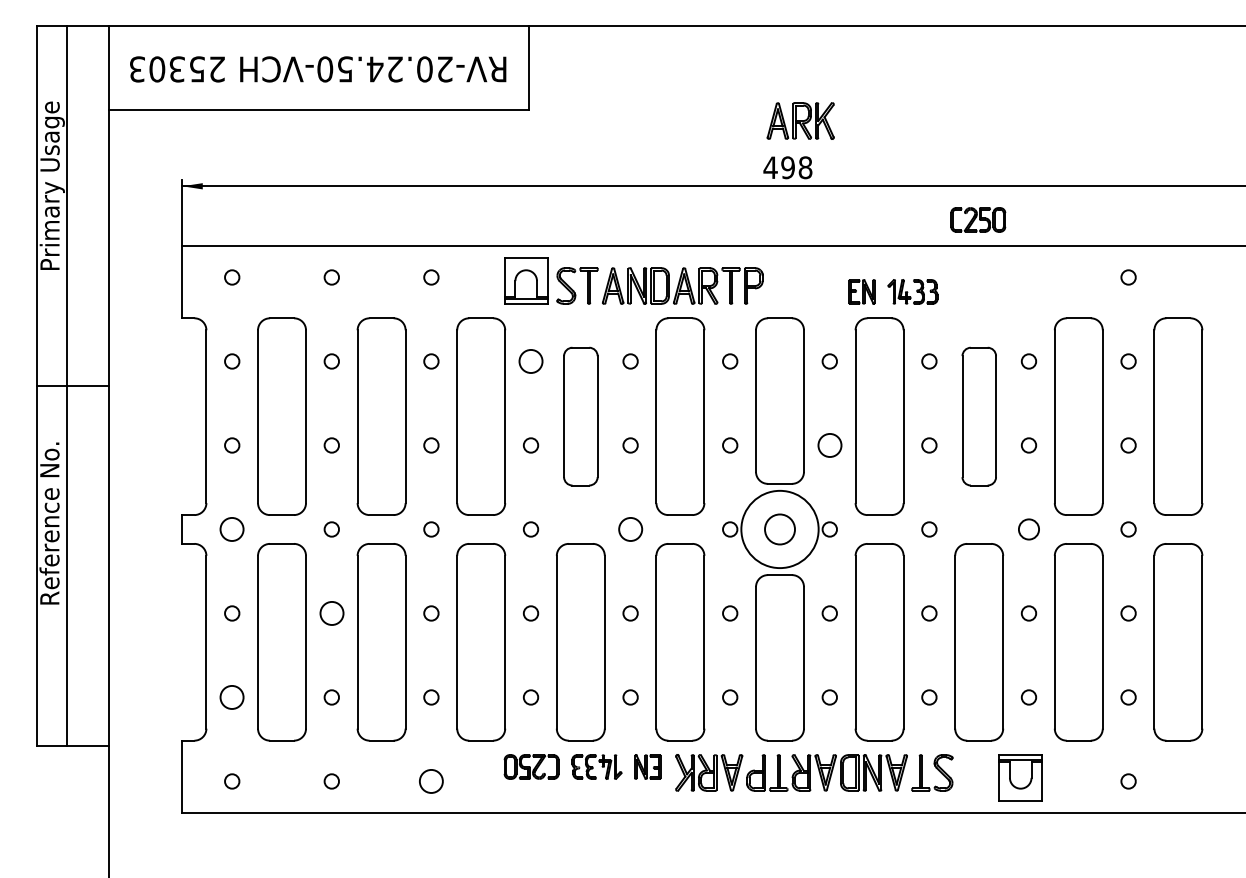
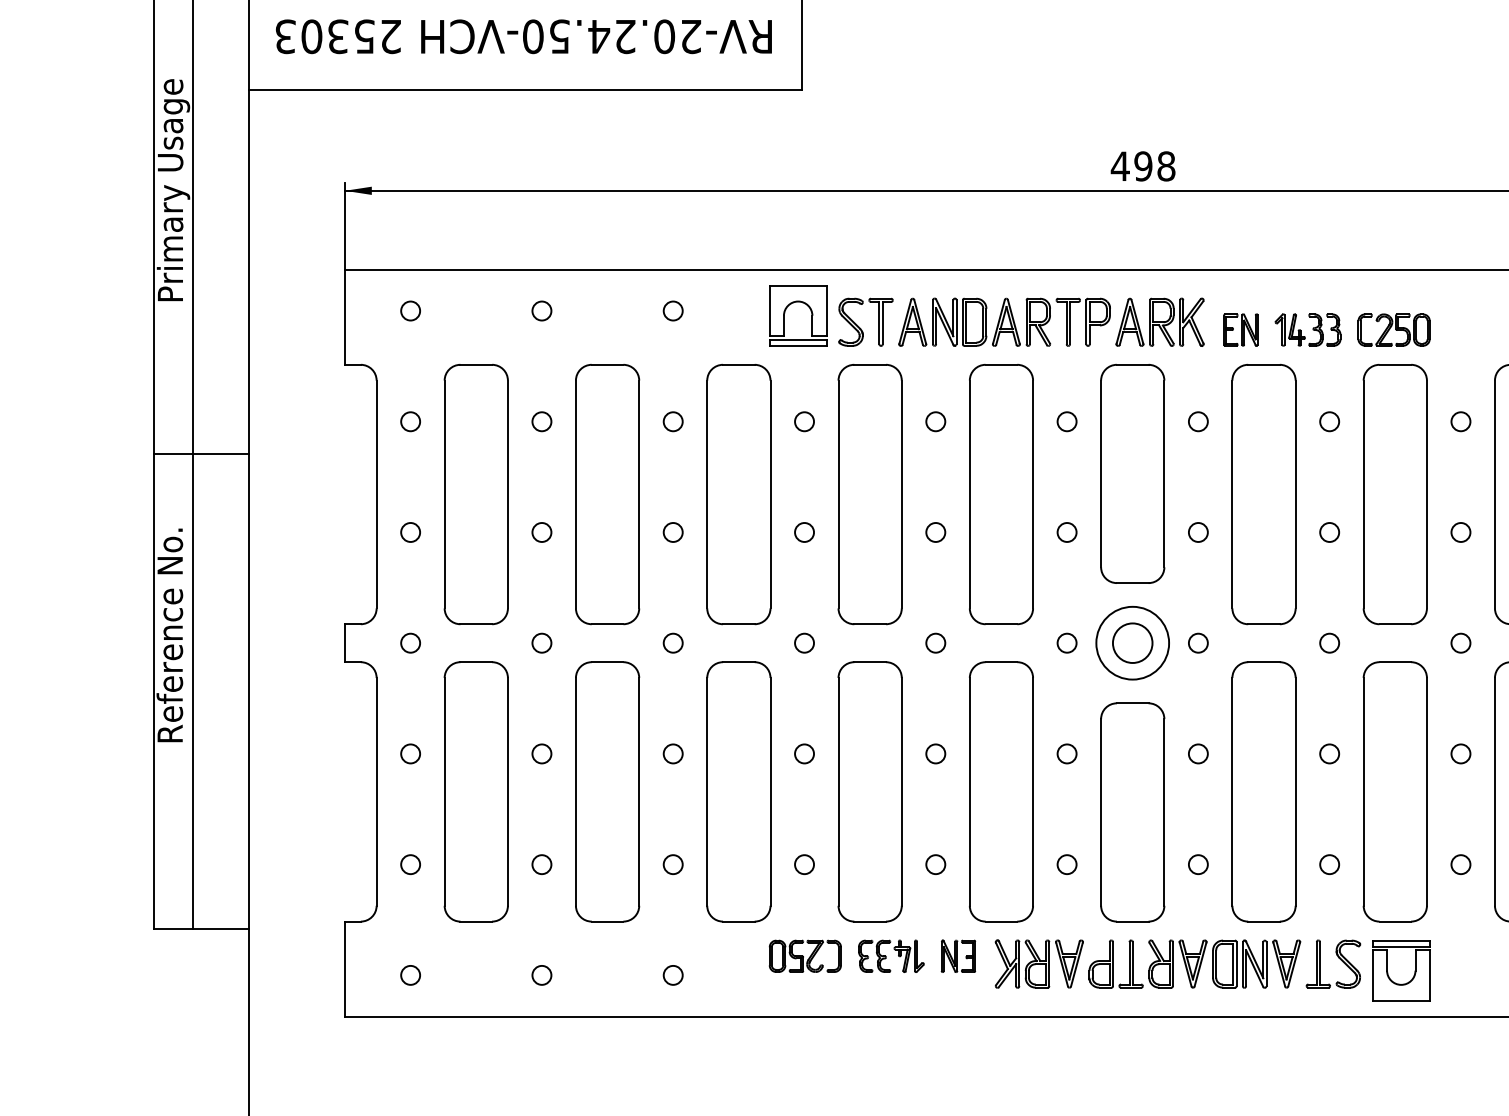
part: (800, 120) -> (1159, 321), moved
part: (978, 219) -> (1394, 329), moved
circle: (530, 361) -> (803, 421), size x0.62
part: (580, 416) -> (869, 494), size x1.43
part: (979, 416) -> (1395, 494), size x1.43
circle: (829, 445) -> (1197, 532), size x0.62
circle: (232, 529) -> (411, 643), size x0.62
circle: (630, 529) -> (935, 643), size x0.62
circle: (779, 529) -> (1132, 643), size x0.71
circle: (1028, 529) -> (1460, 643), size x0.71
circle: (331, 613) -> (541, 753), size x0.62
circle: (232, 697) -> (411, 864), size x0.62
part: (1020, 777) -> (1400, 970), moved
circle: (431, 781) -> (673, 975), size x0.62

